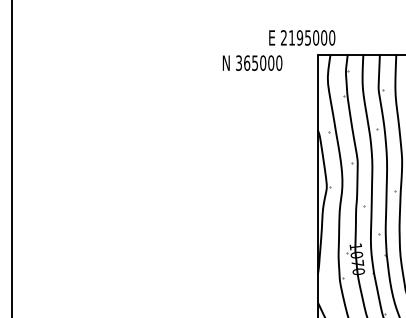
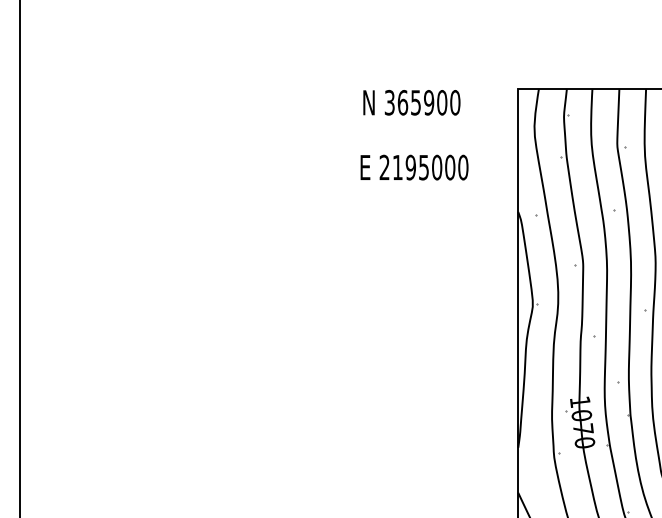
text: (302, 37) -> (414, 166), moved
text: (263, 62) -> (429, 101), 365000 -> 365900

